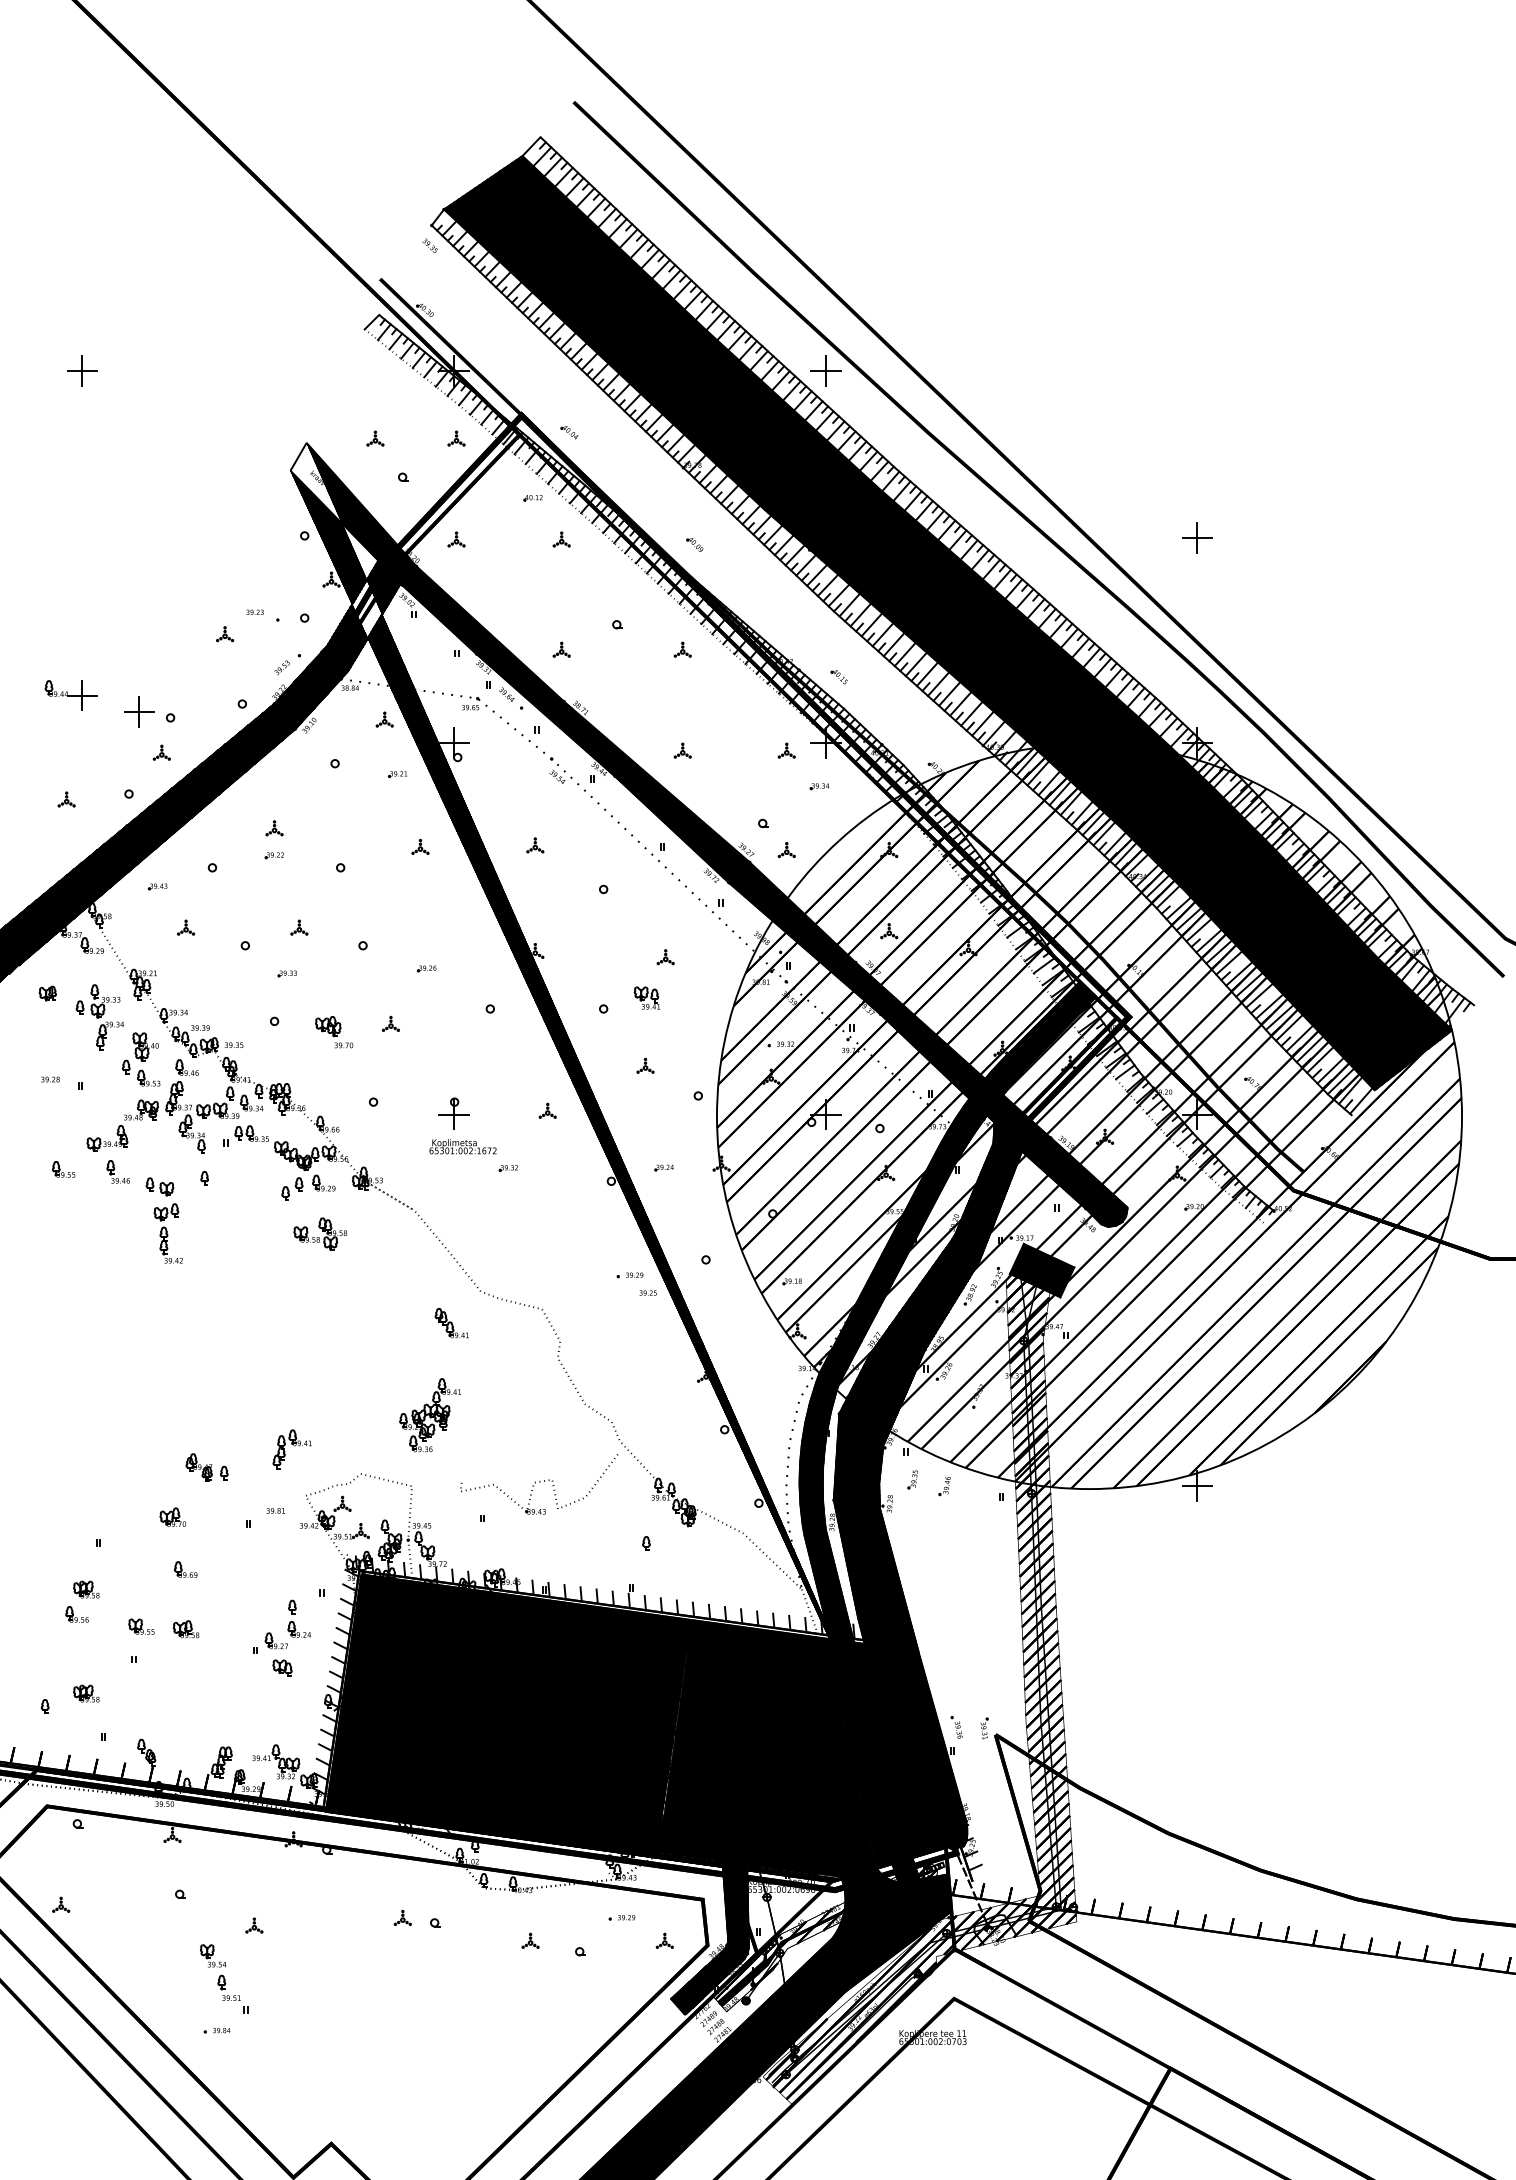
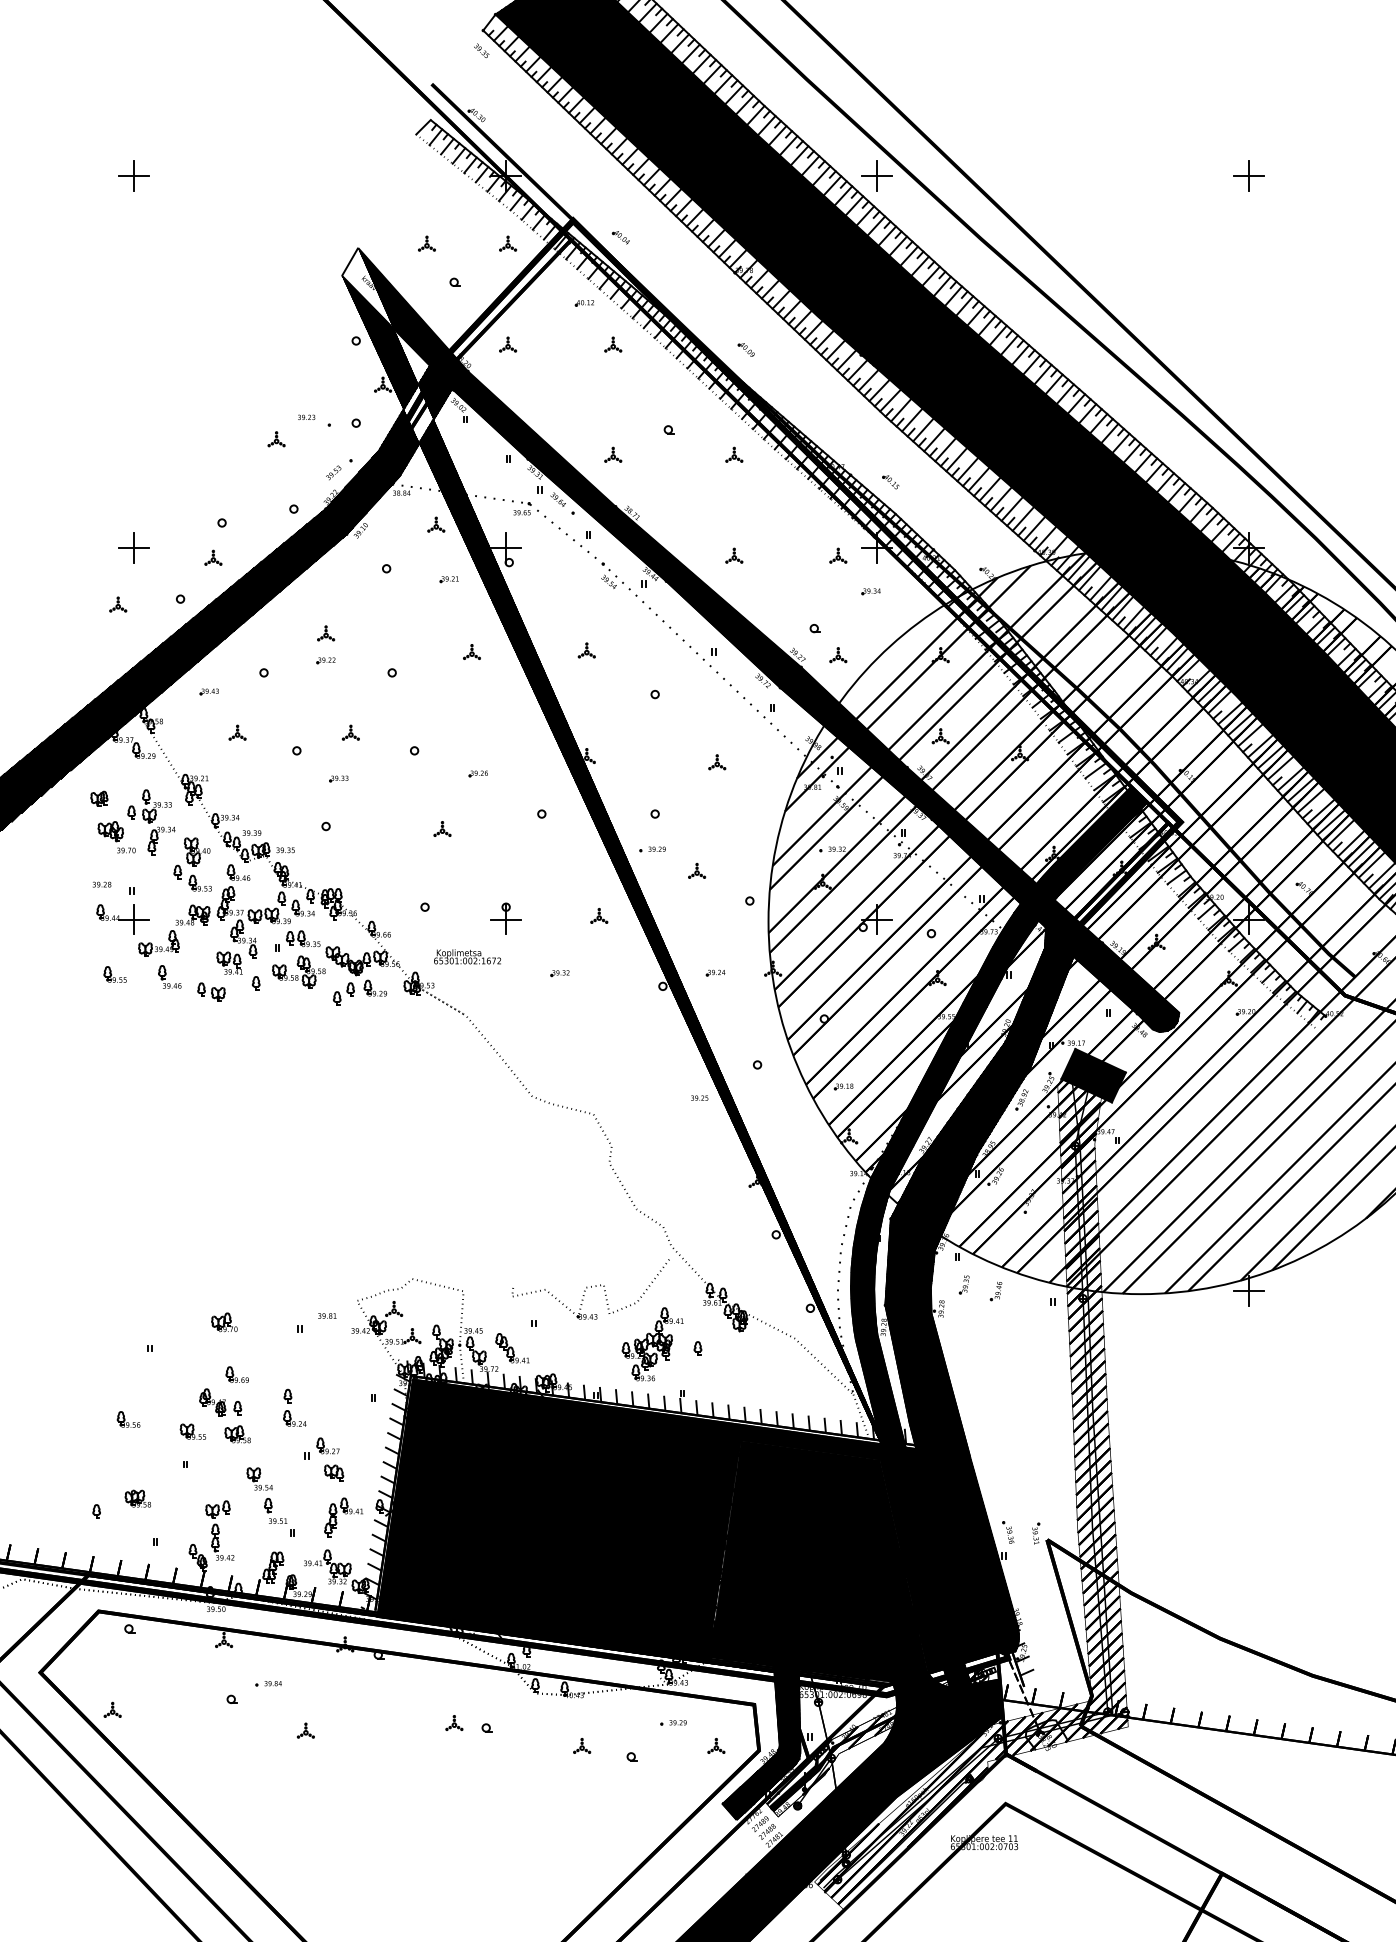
part: (1197, 537) -> (1249, 175), moved
part: (70, 695) -> (122, 919), moved
part: (139, 711) -> (134, 547), moved
part: (646, 997) -> (229, 962), moved
part: (334, 1032) -> (117, 837), moved
text: (462, 1146) -> (467, 956), moved
part: (167, 1233) -> (219, 1530), moved
part: (320, 1233) -> (299, 971), moved
part: (629, 1275) -> (652, 849), moved
part: (451, 1323) -> (512, 1348), moved
part: (430, 1415) -> (653, 1344), moved
part: (291, 1449) -> (343, 1517), moved
part: (206, 1467) -> (220, 1402), moved
part: (86, 1589) -> (138, 1394), removed
part: (298, 1618) -> (294, 1407), moved
part: (224, 1978) -> (271, 1501), moved
part: (216, 2030) -> (268, 1683), moved

